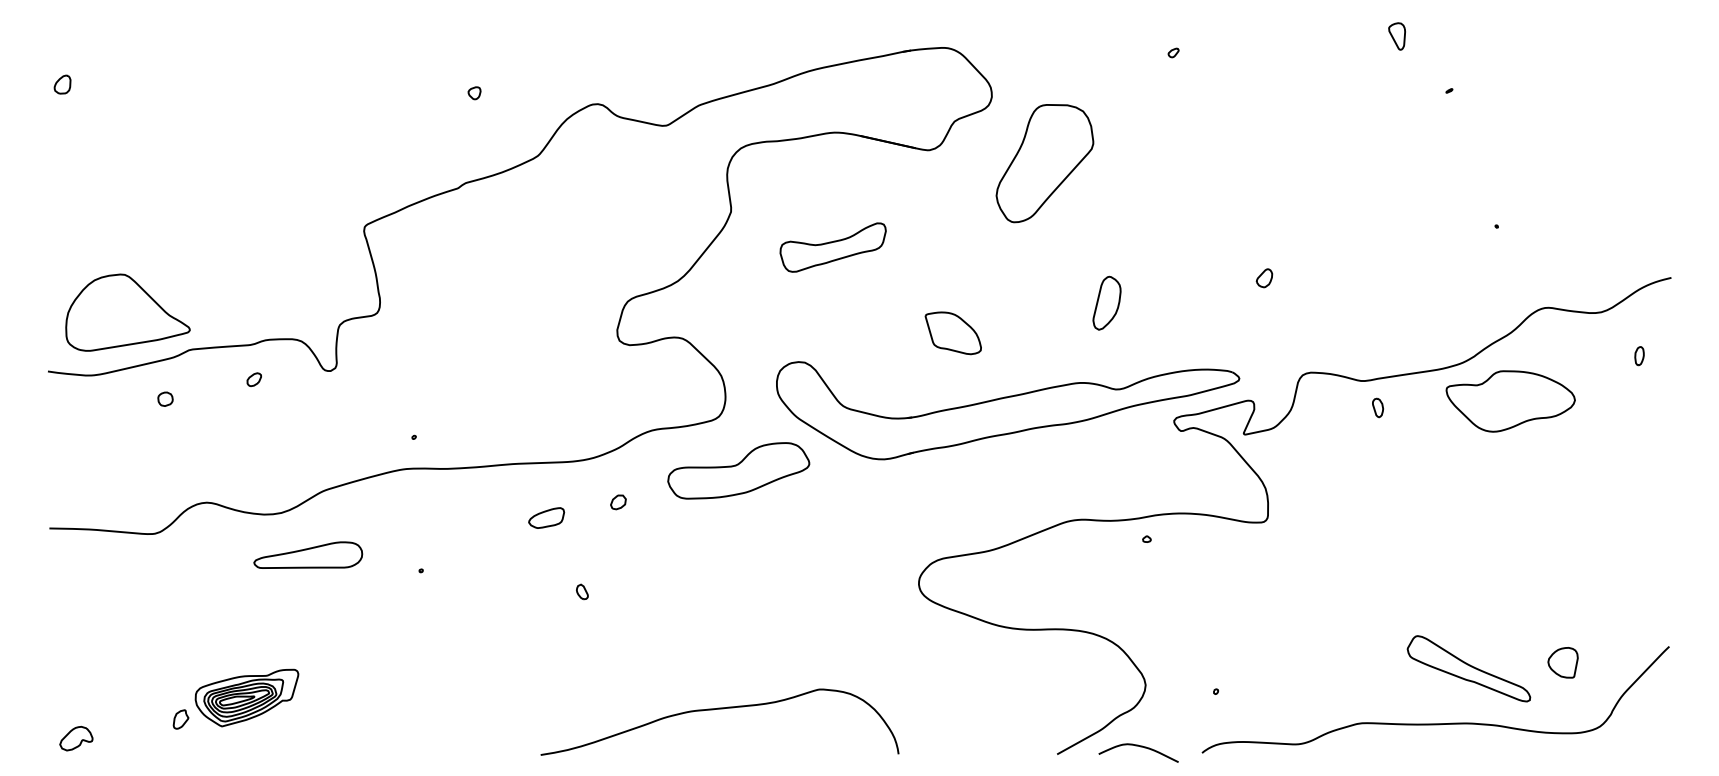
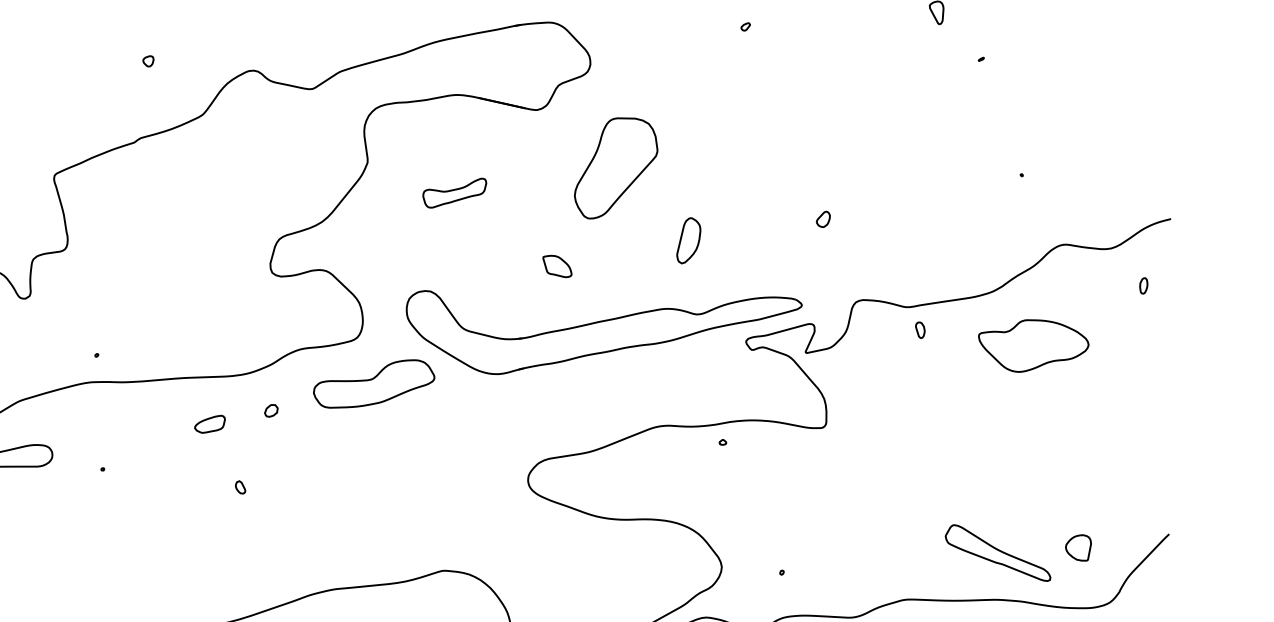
part: (1044, 163) -> (615, 168), moved
part: (832, 247) -> (454, 193), size x0.7
part: (952, 333) -> (556, 266), size x0.6
part: (1510, 401) -> (1033, 346), moved

